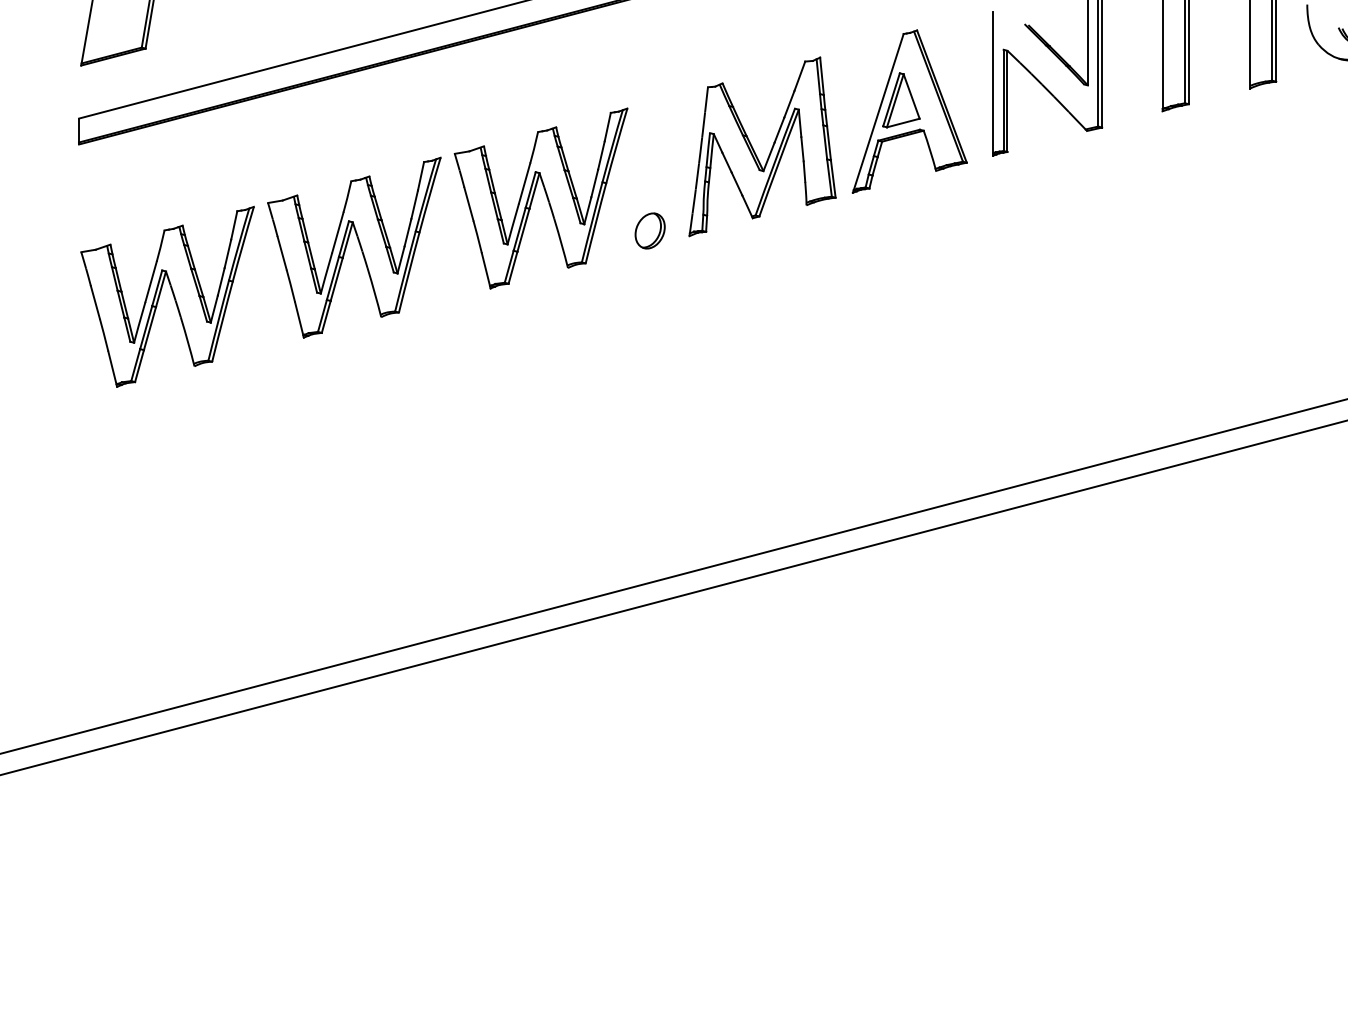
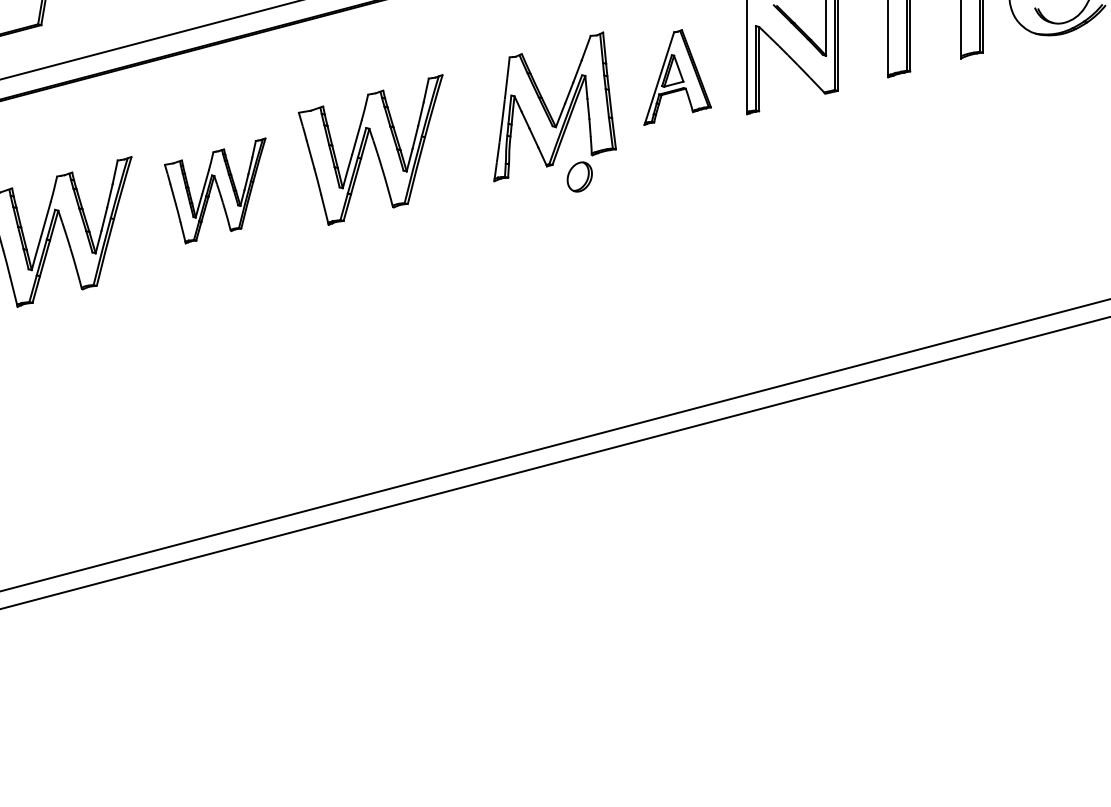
part: (909, 111) -> (677, 77), size x0.7
part: (649, 230) -> (579, 176), moved
part: (354, 247) -> (215, 190), size x0.7

